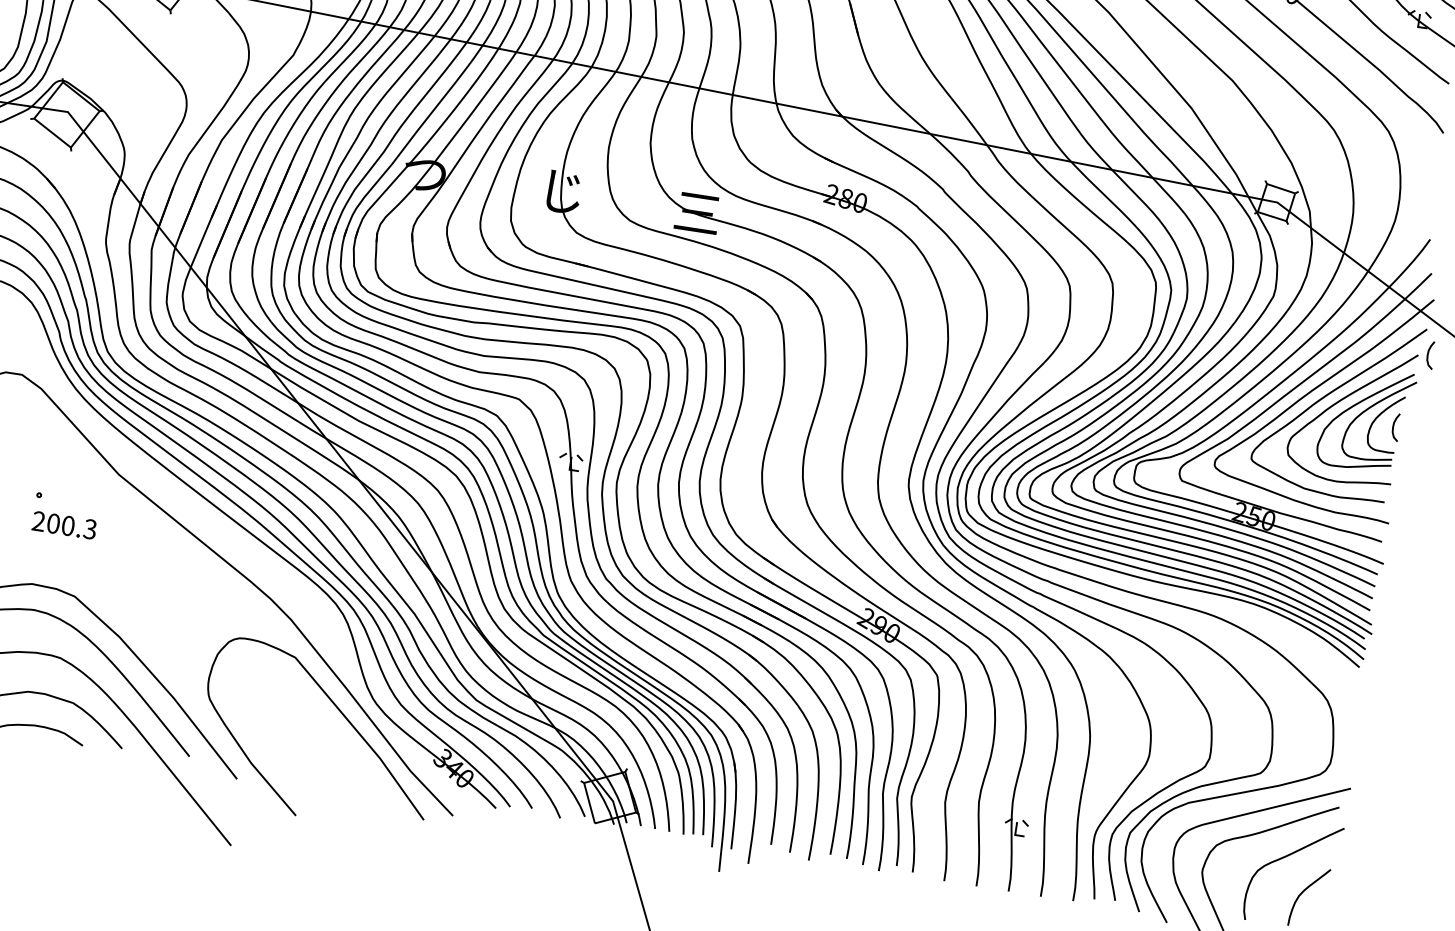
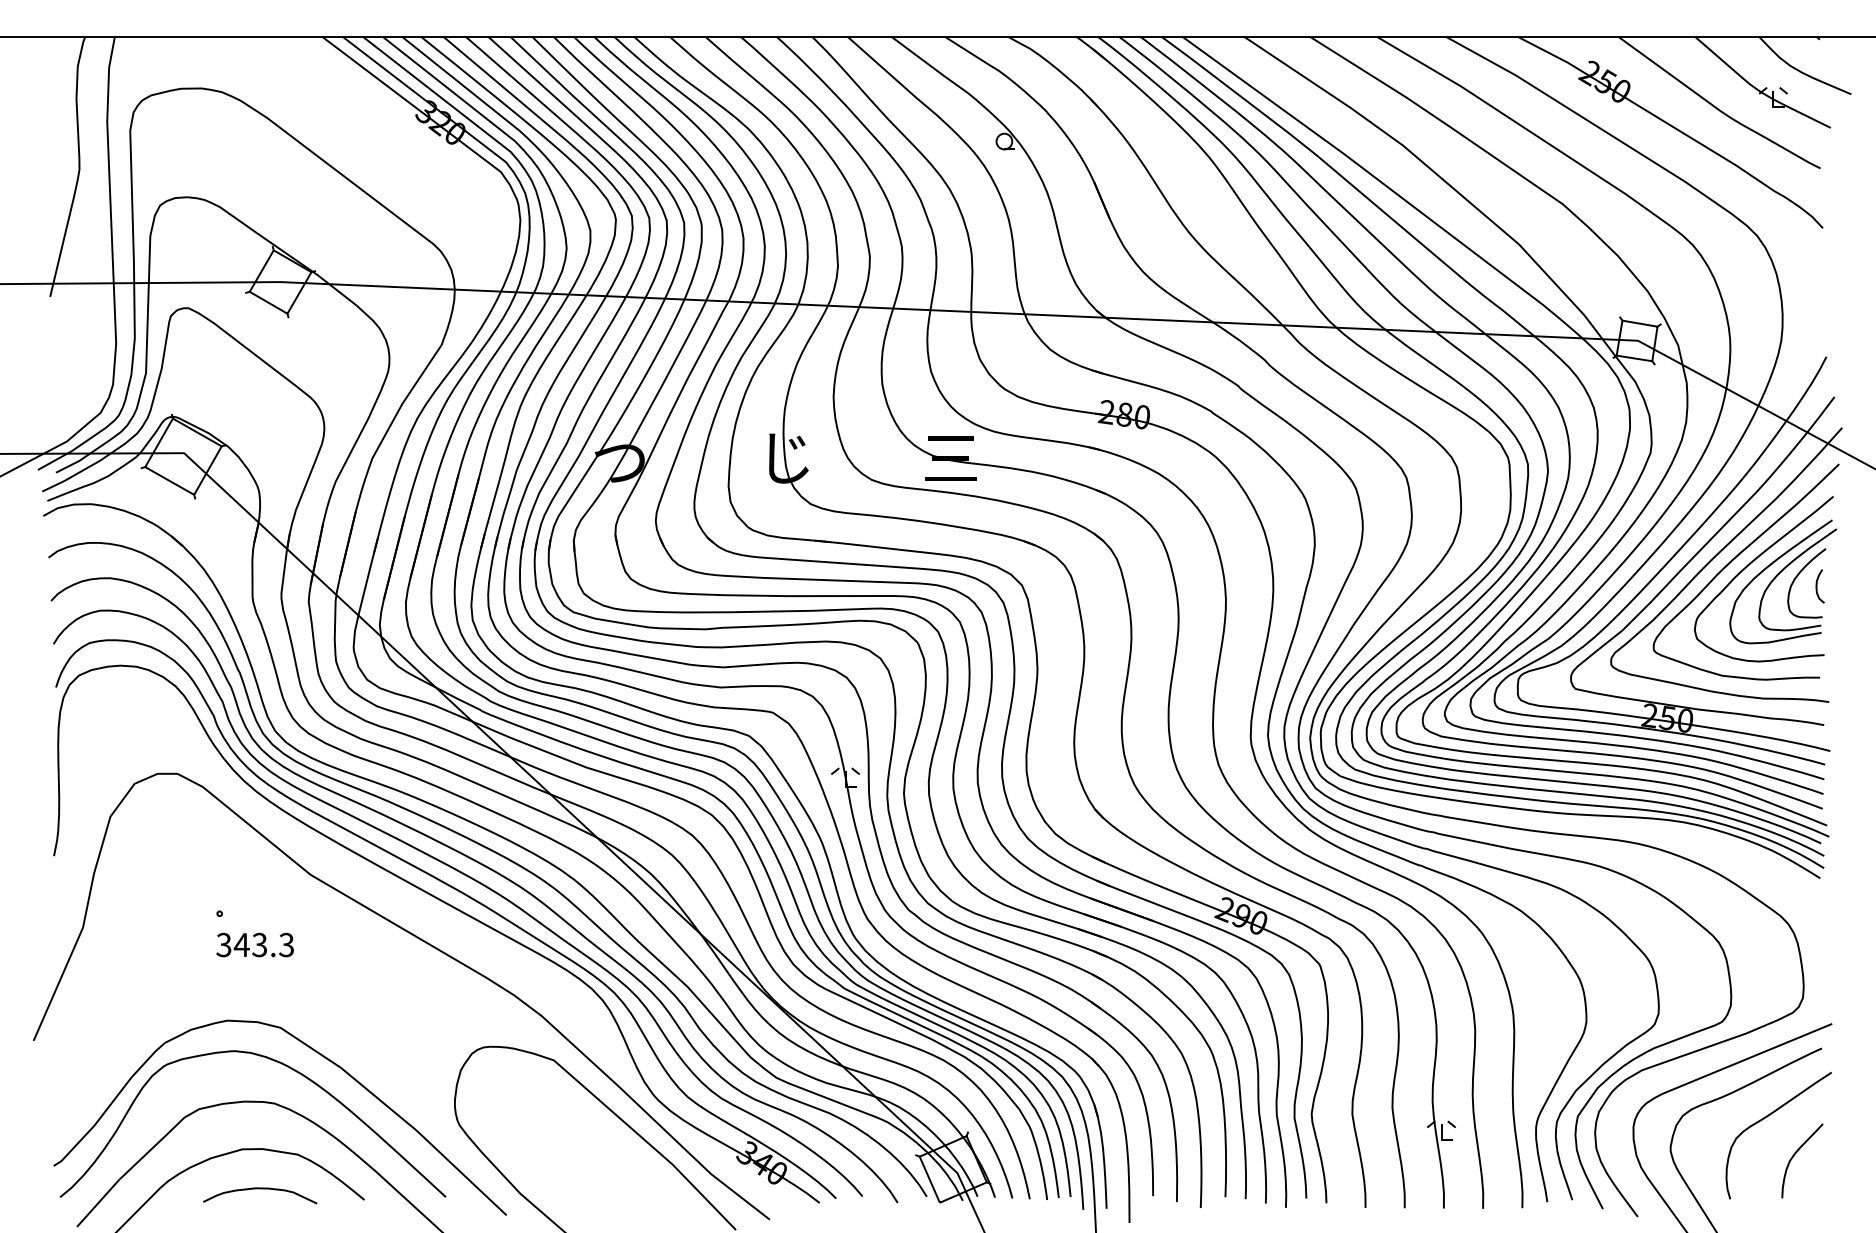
curve: (1428, 355) -> (1845, 494), removed
text: (53, 523) -> (241, 944), 200.3 -> 343.3

